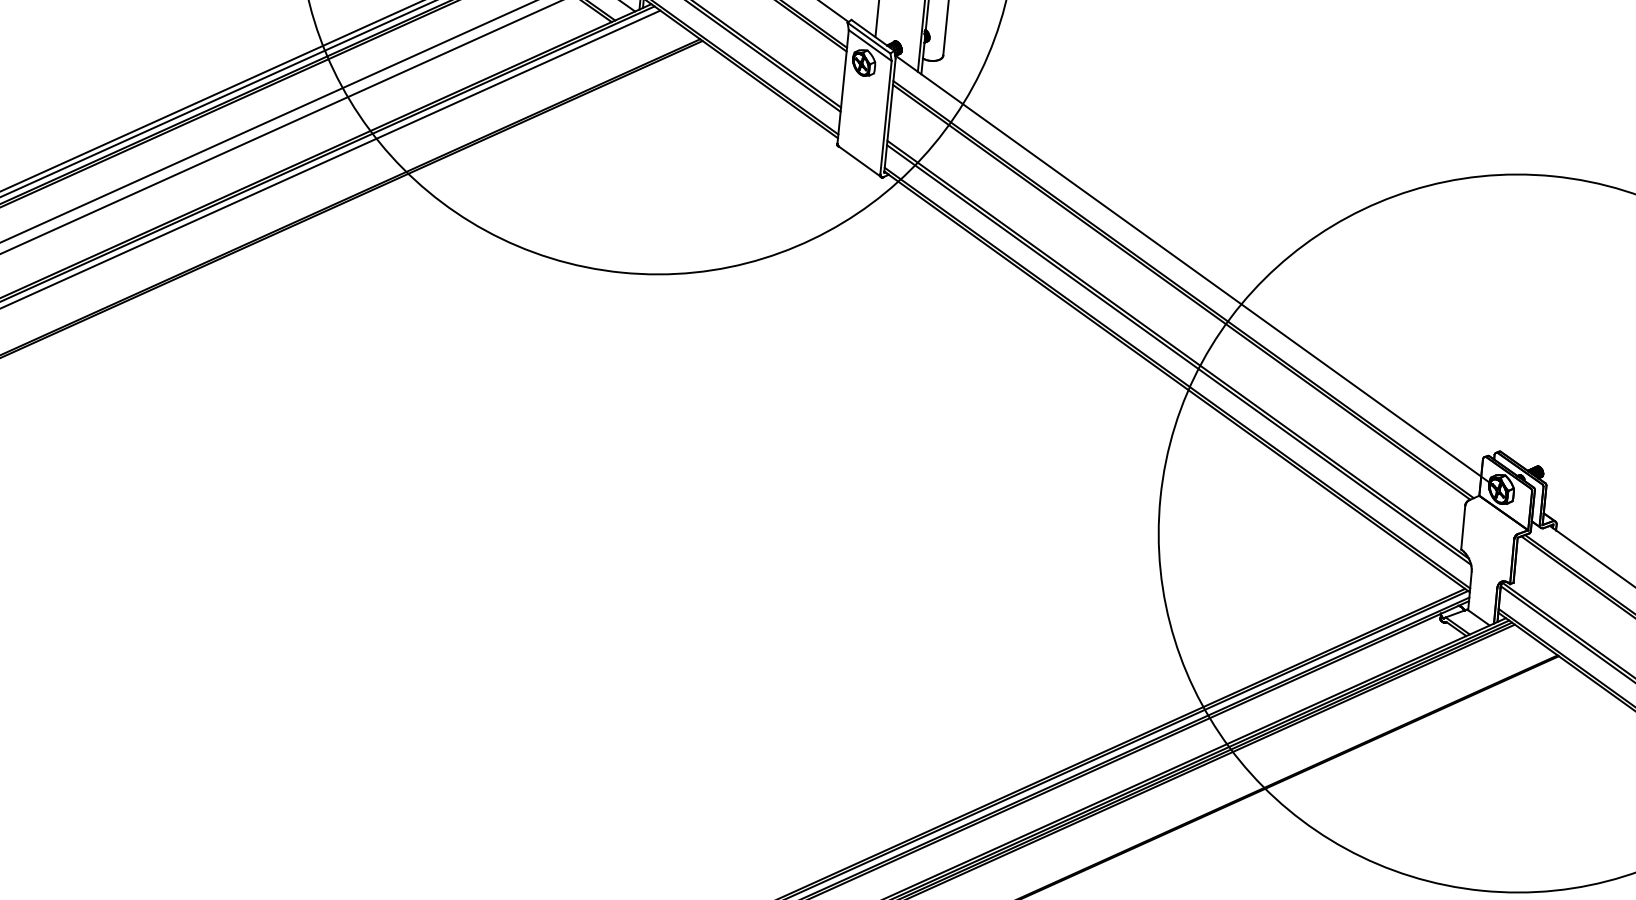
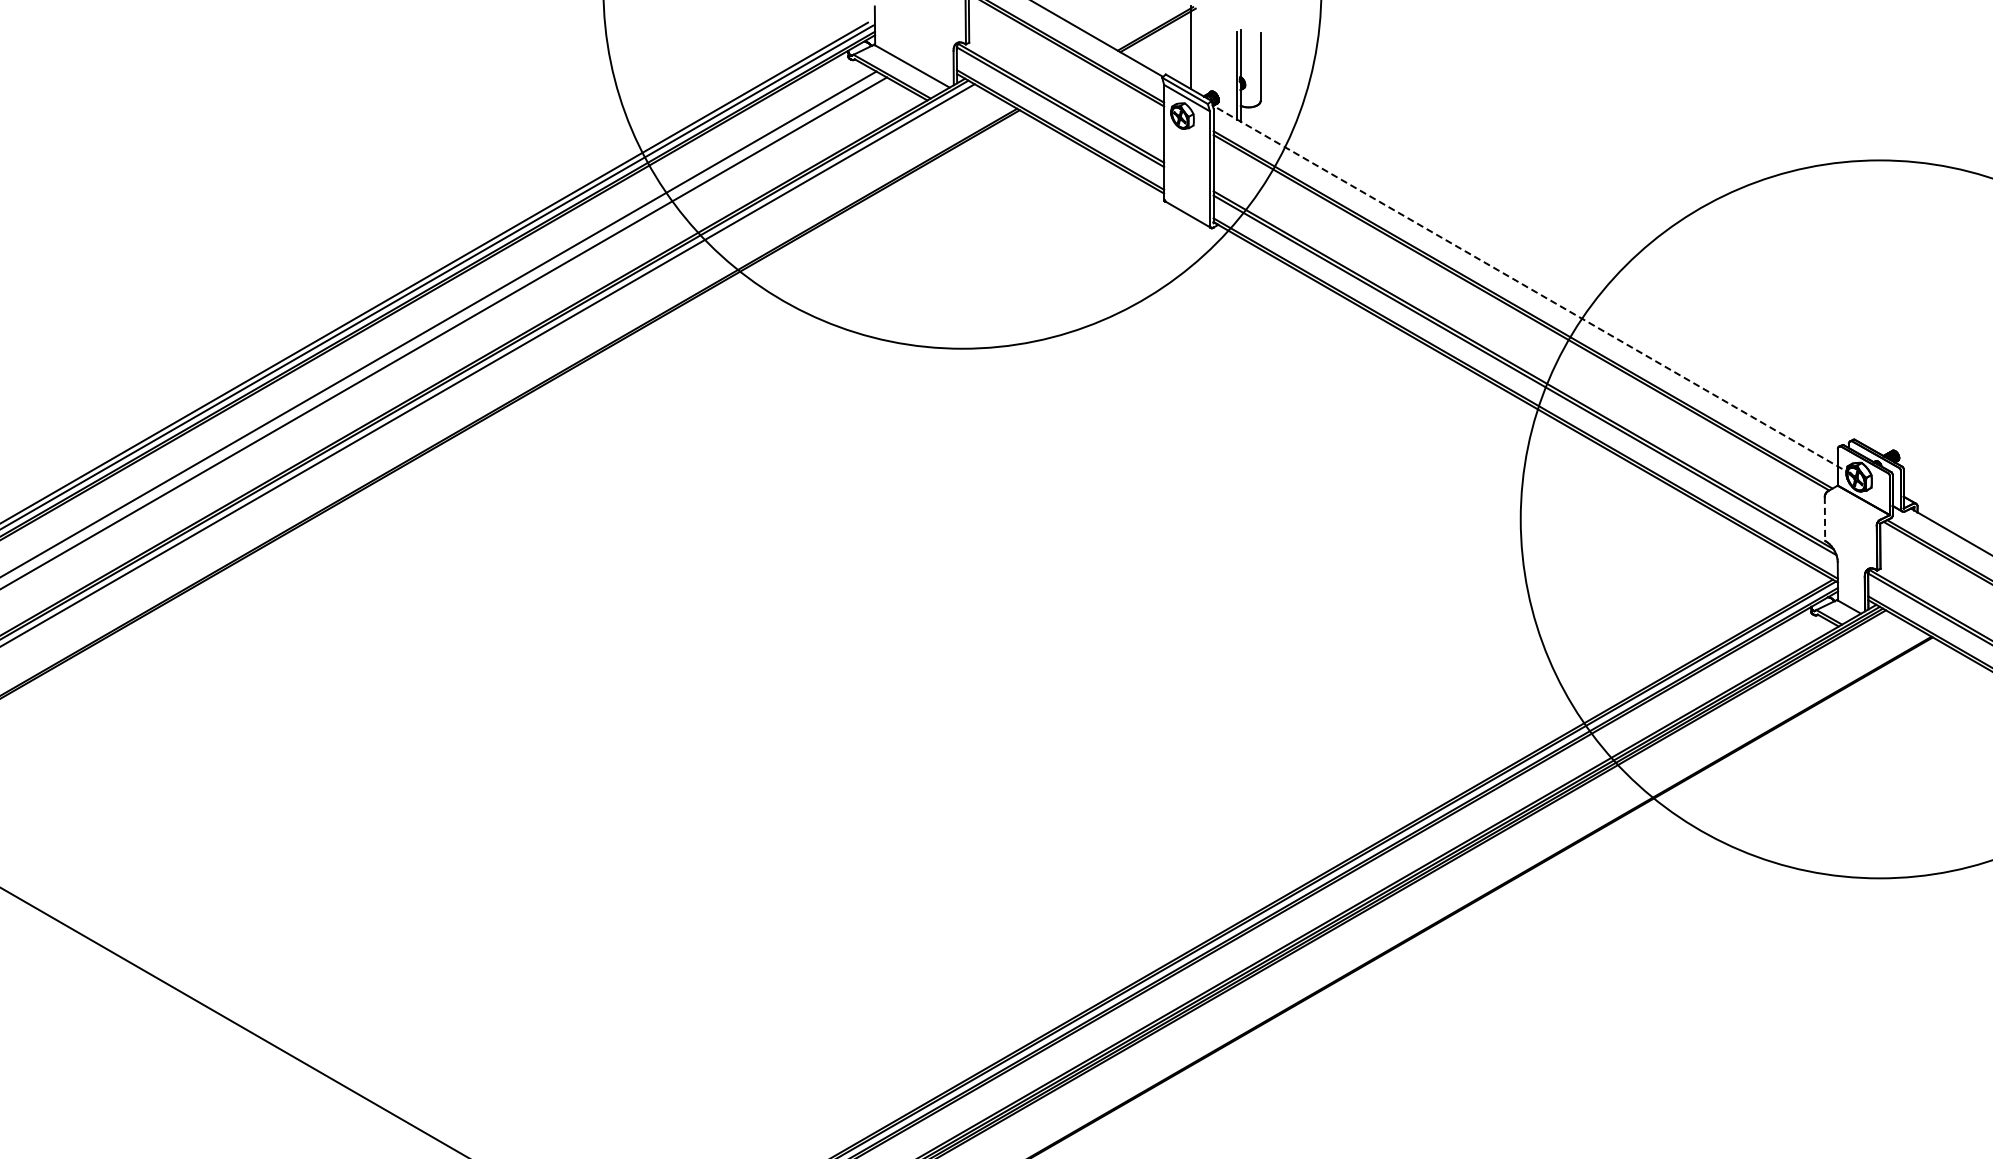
line: (1194, 270) -> (1531, 289), solid -> dashed
line: (1462, 528) -> (1824, 519), solid -> dashed

